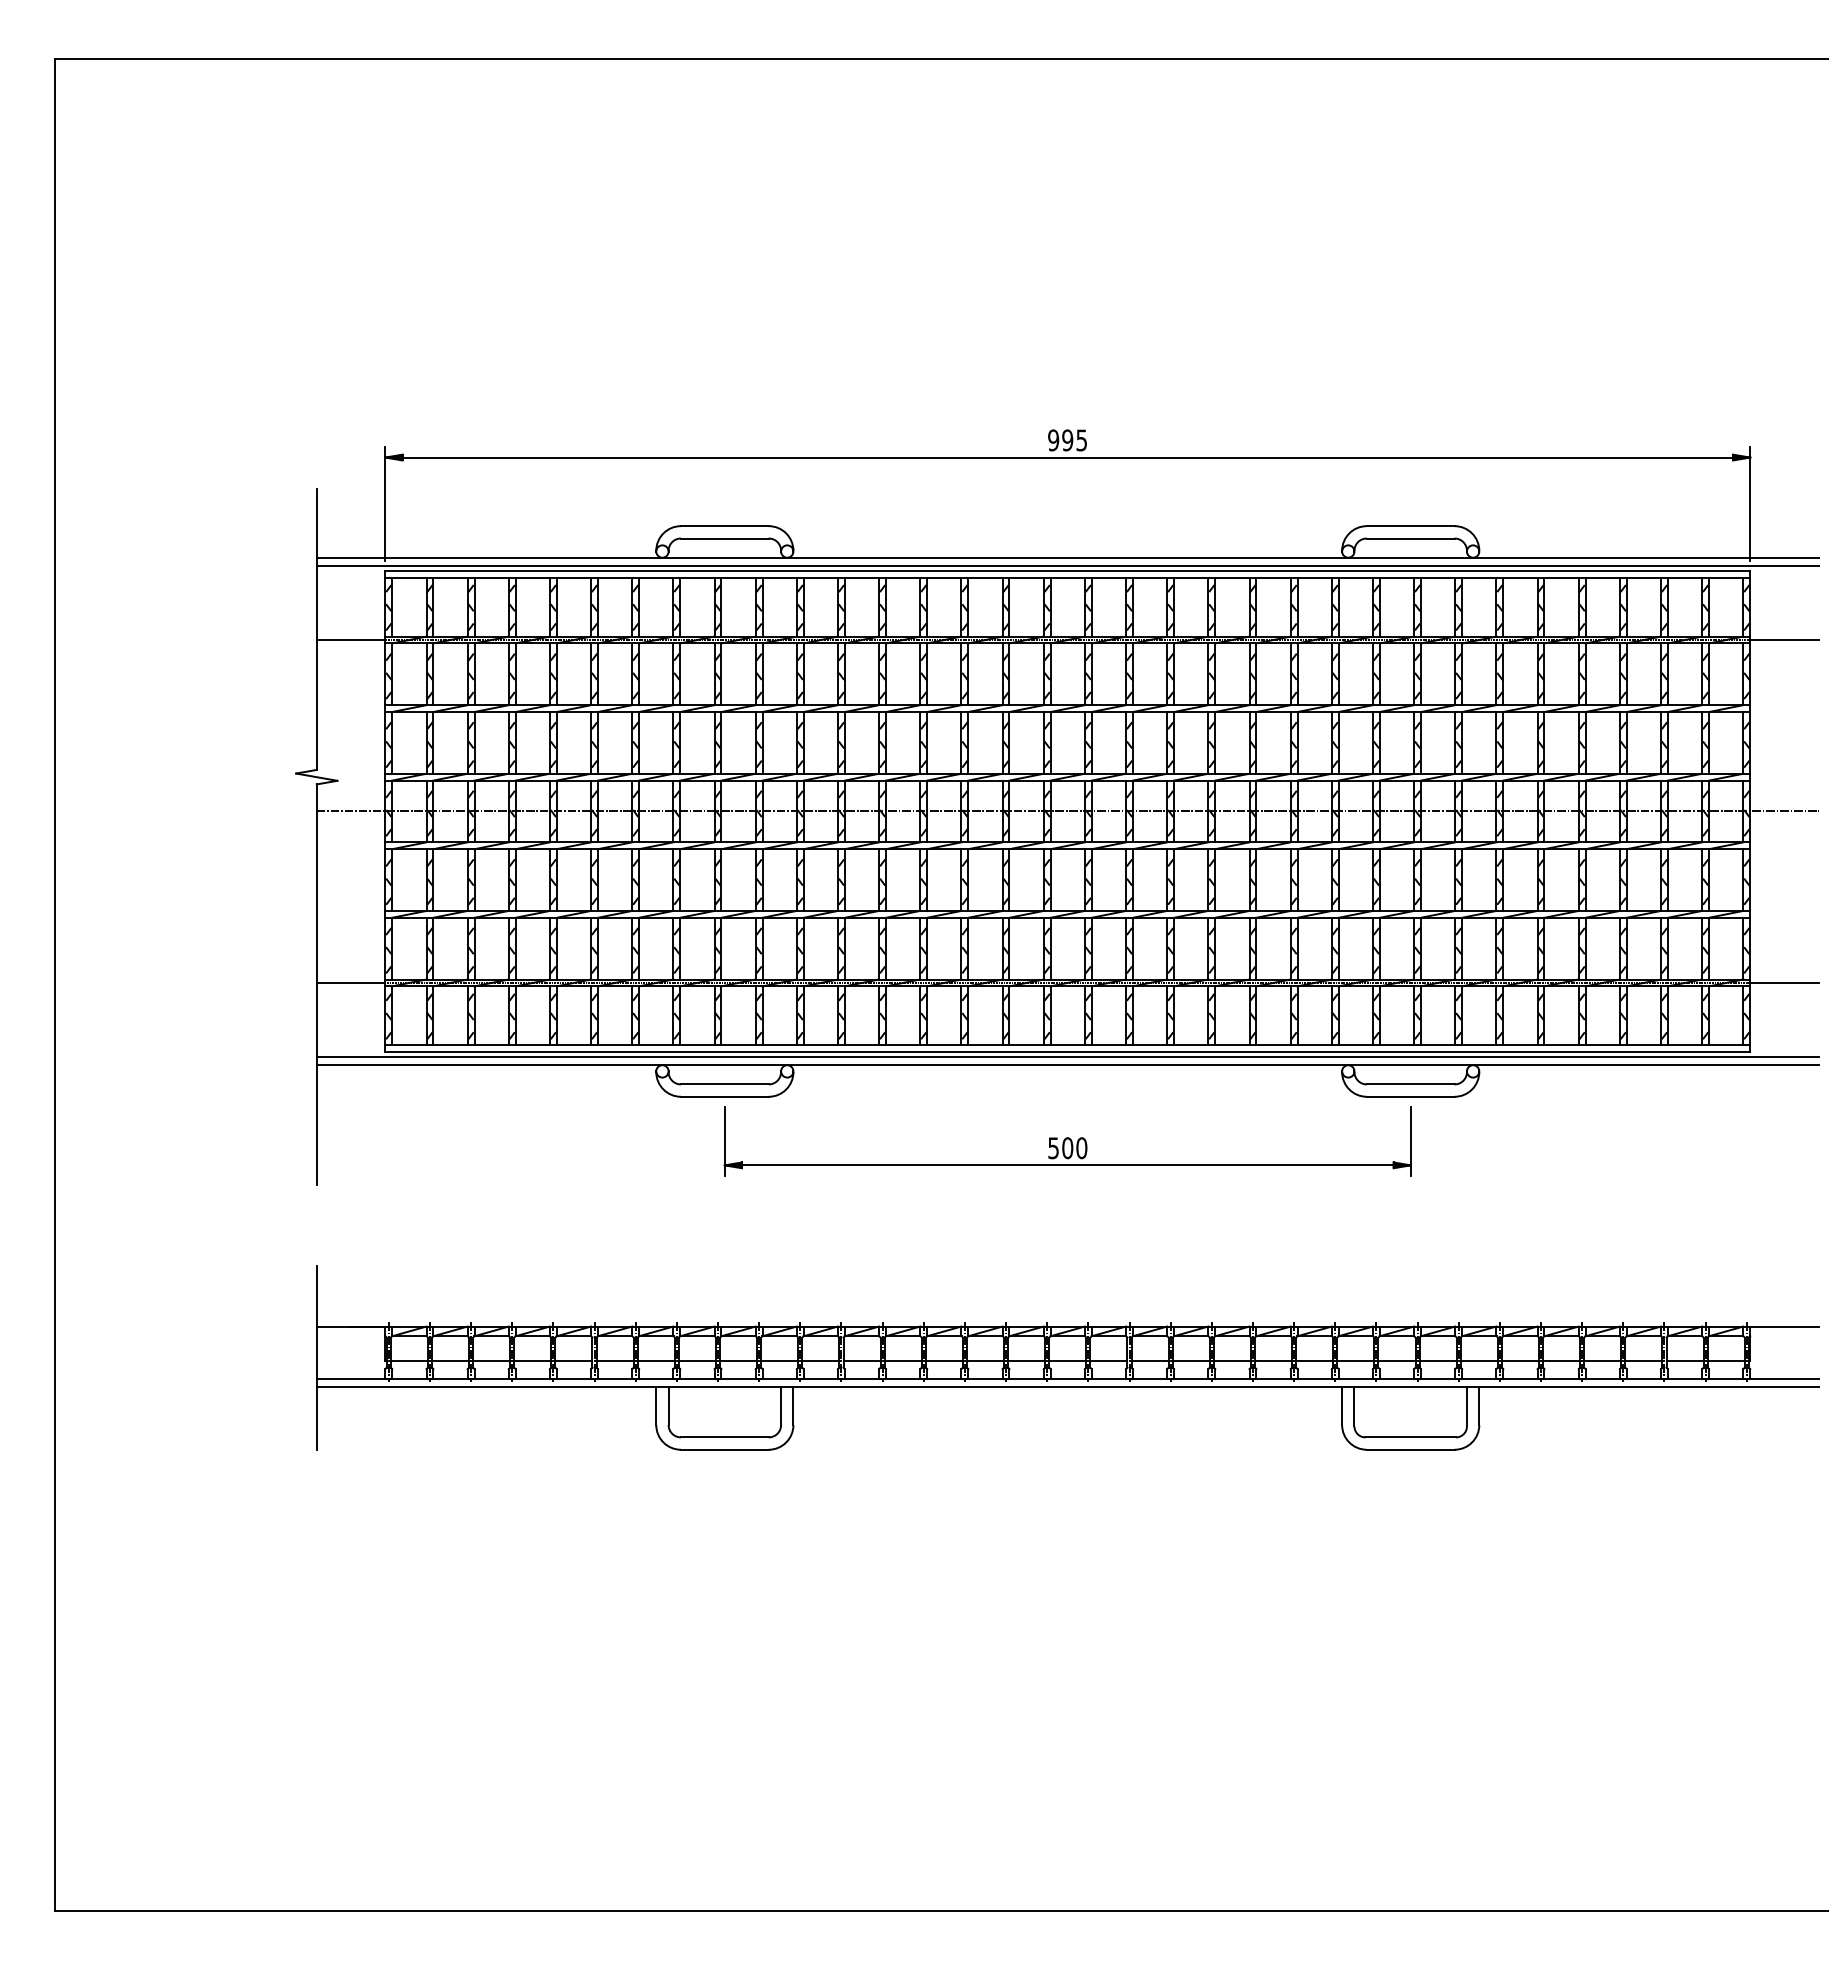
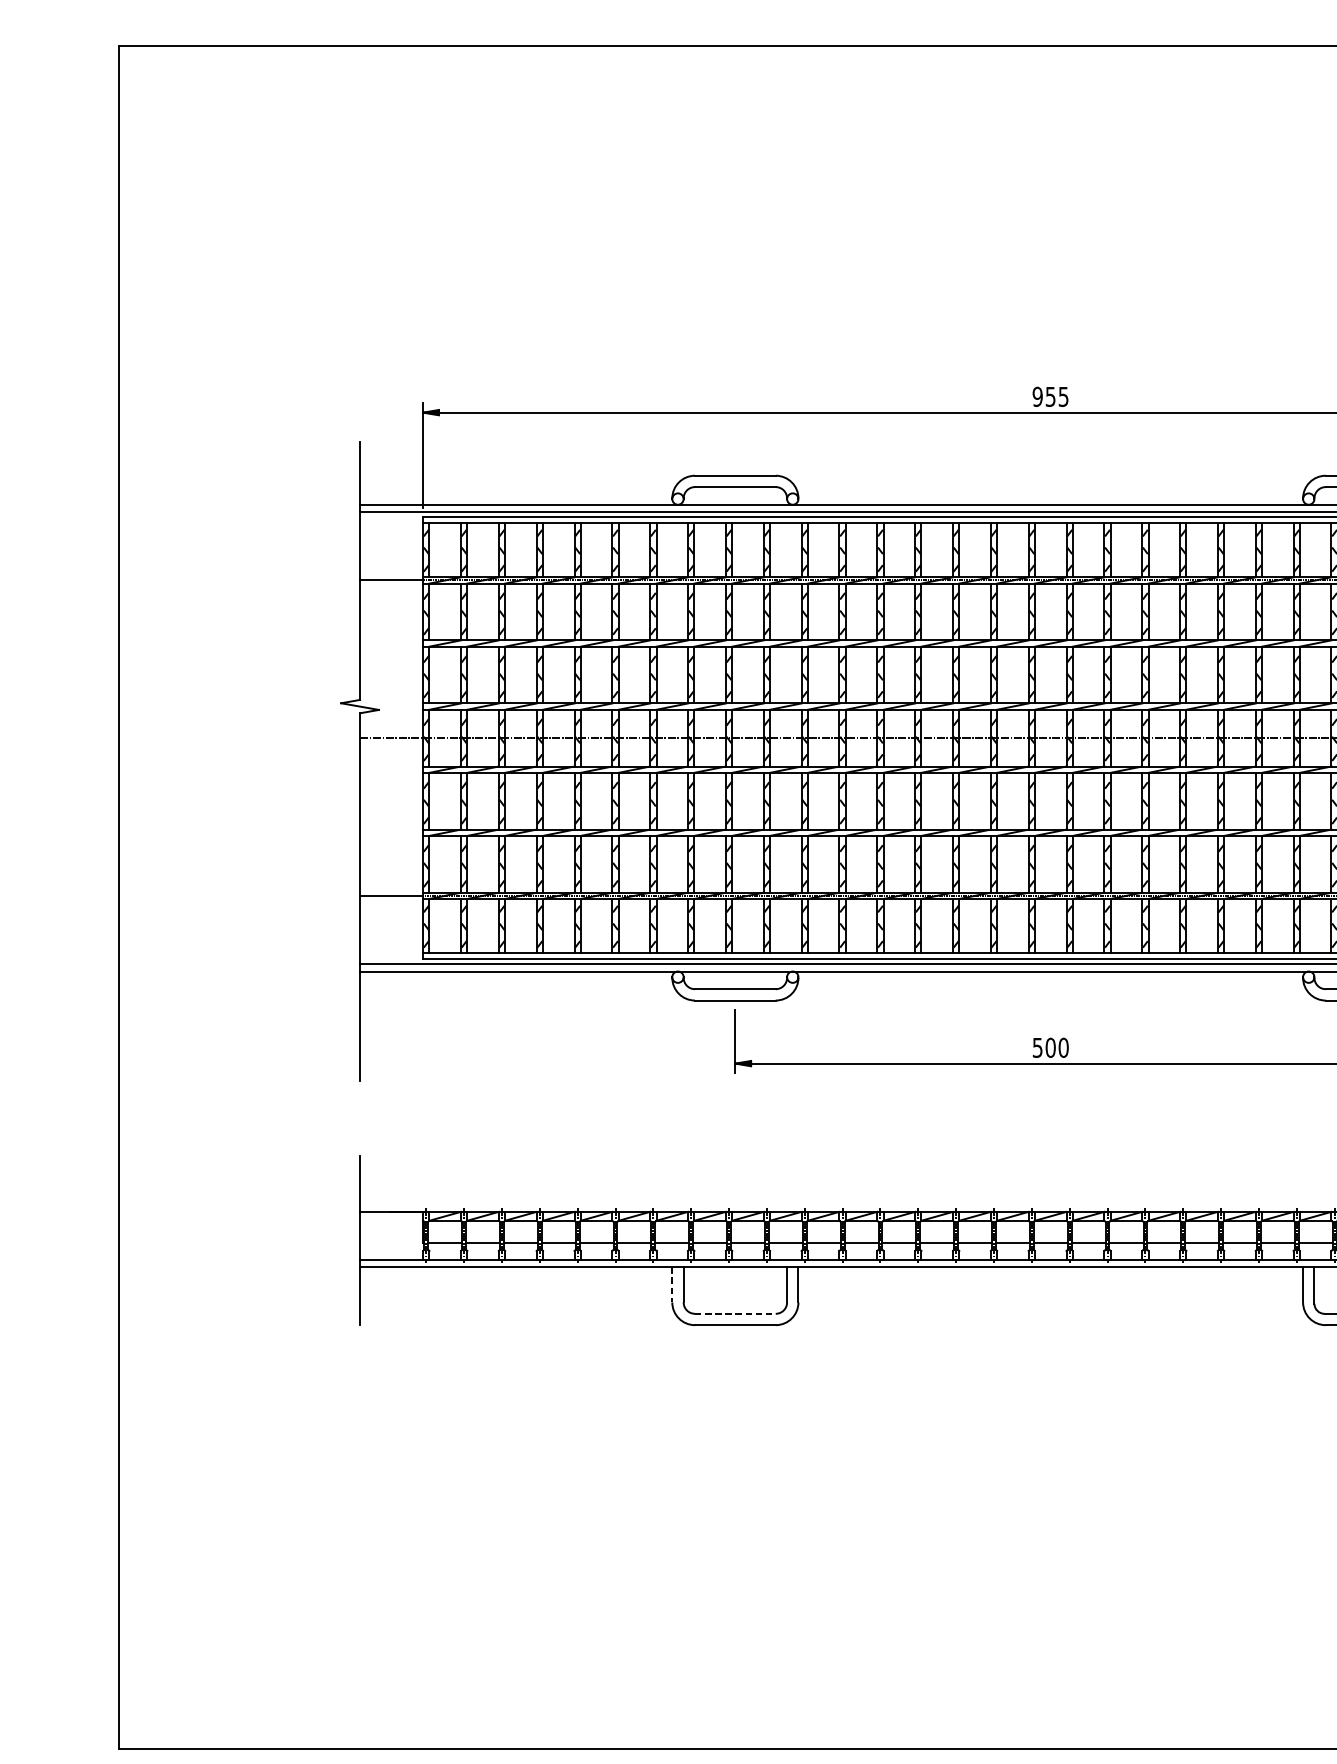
text: (1067, 440) -> (1050, 396), 995 -> 955
line: (656, 1406) -> (672, 1285), solid -> dashed
line: (724, 1437) -> (735, 1313), solid -> dashed

